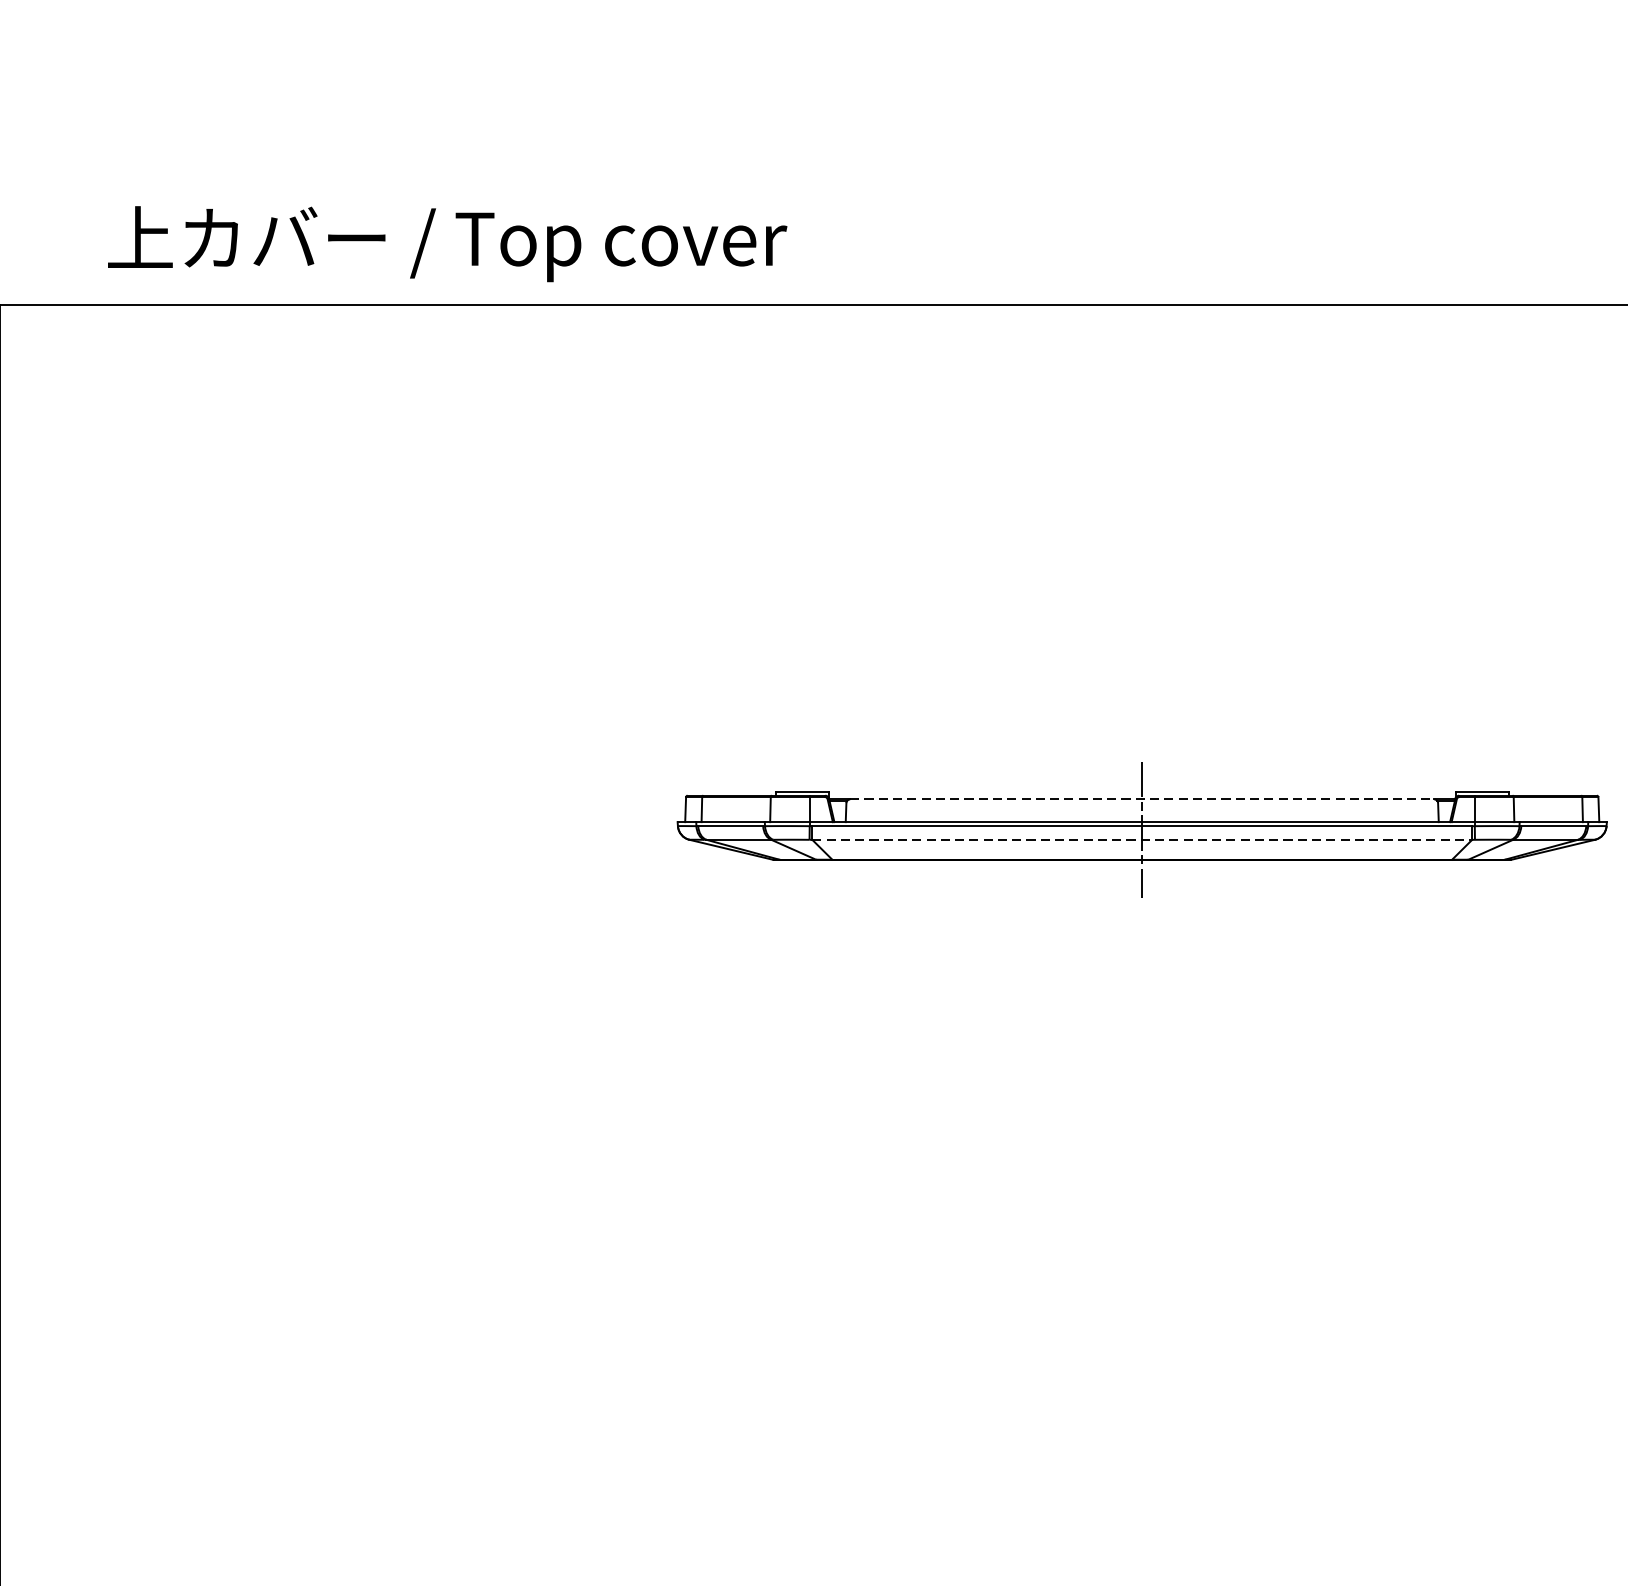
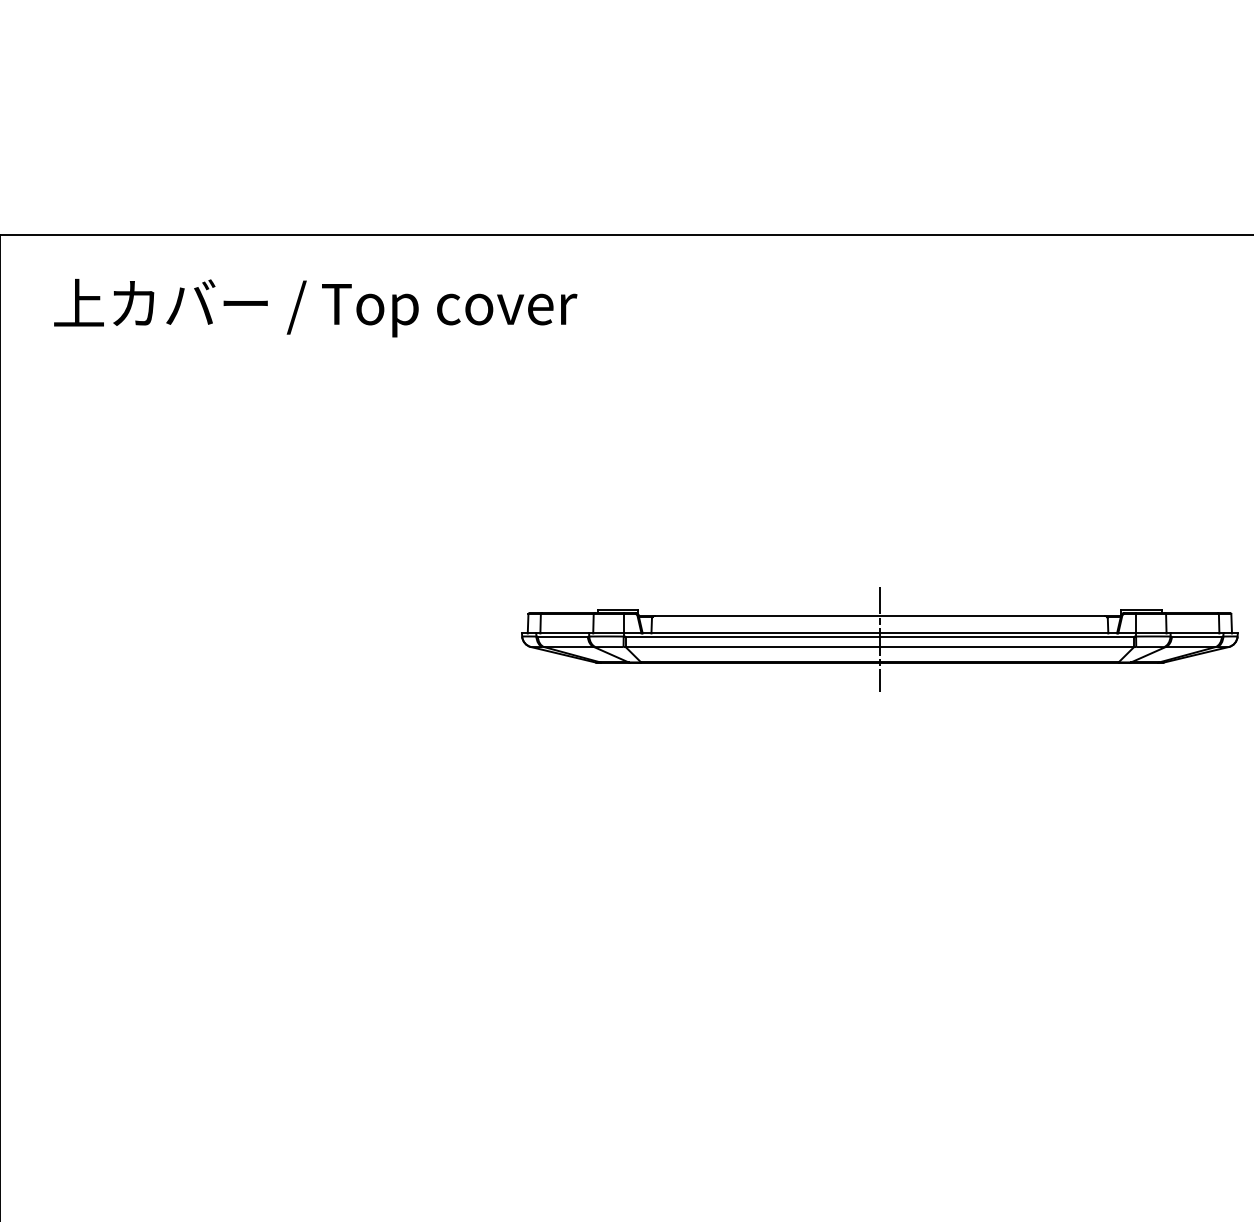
text: (447, 244) -> (315, 308), moved
line: (1143, 798) -> (880, 615), dashed -> solid
line: (1143, 840) -> (880, 647), dashed -> solid

